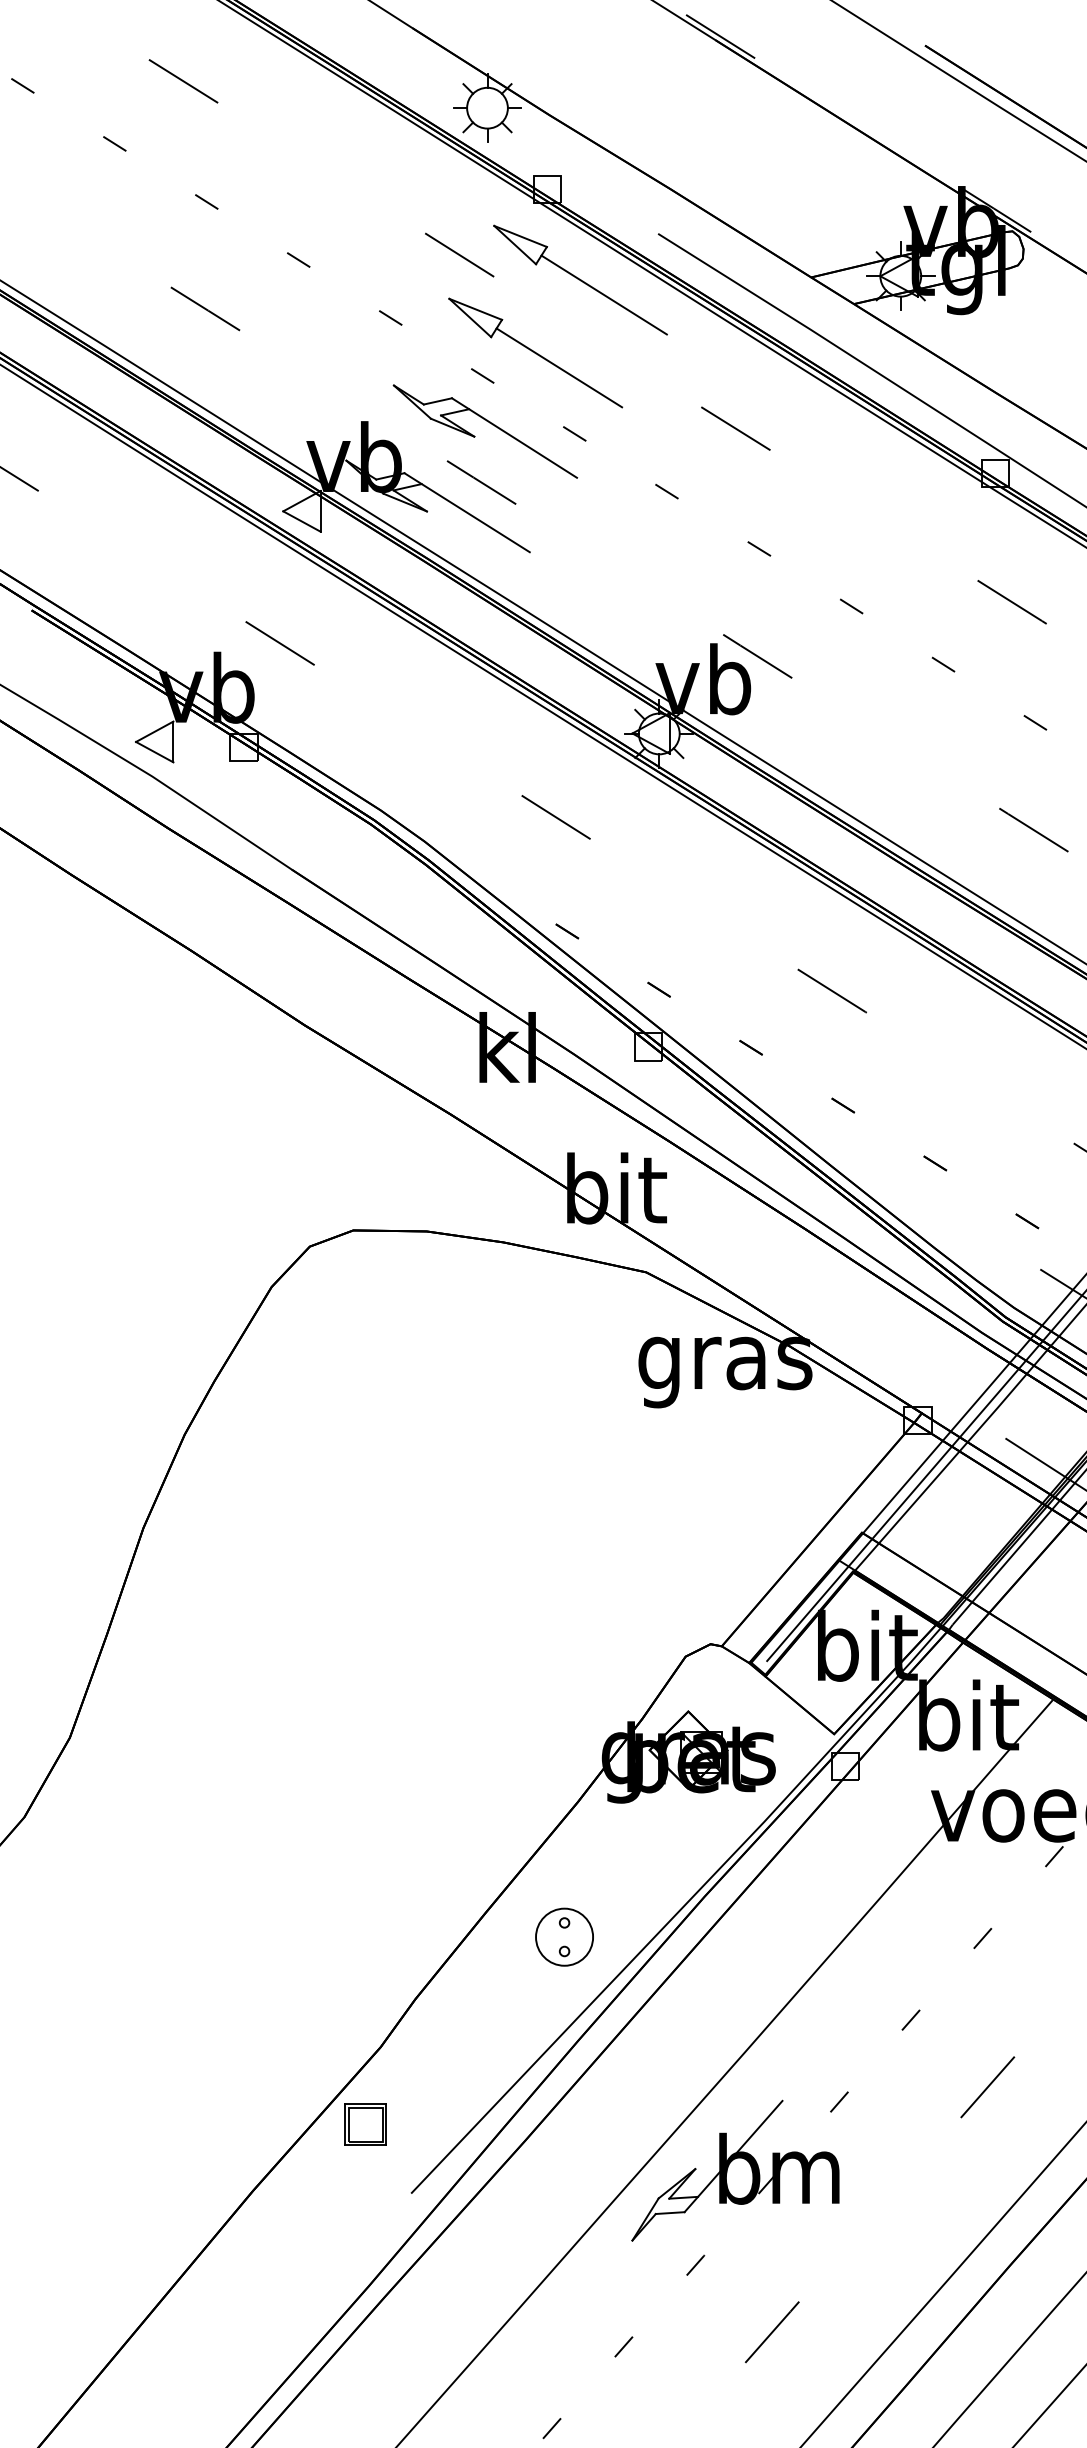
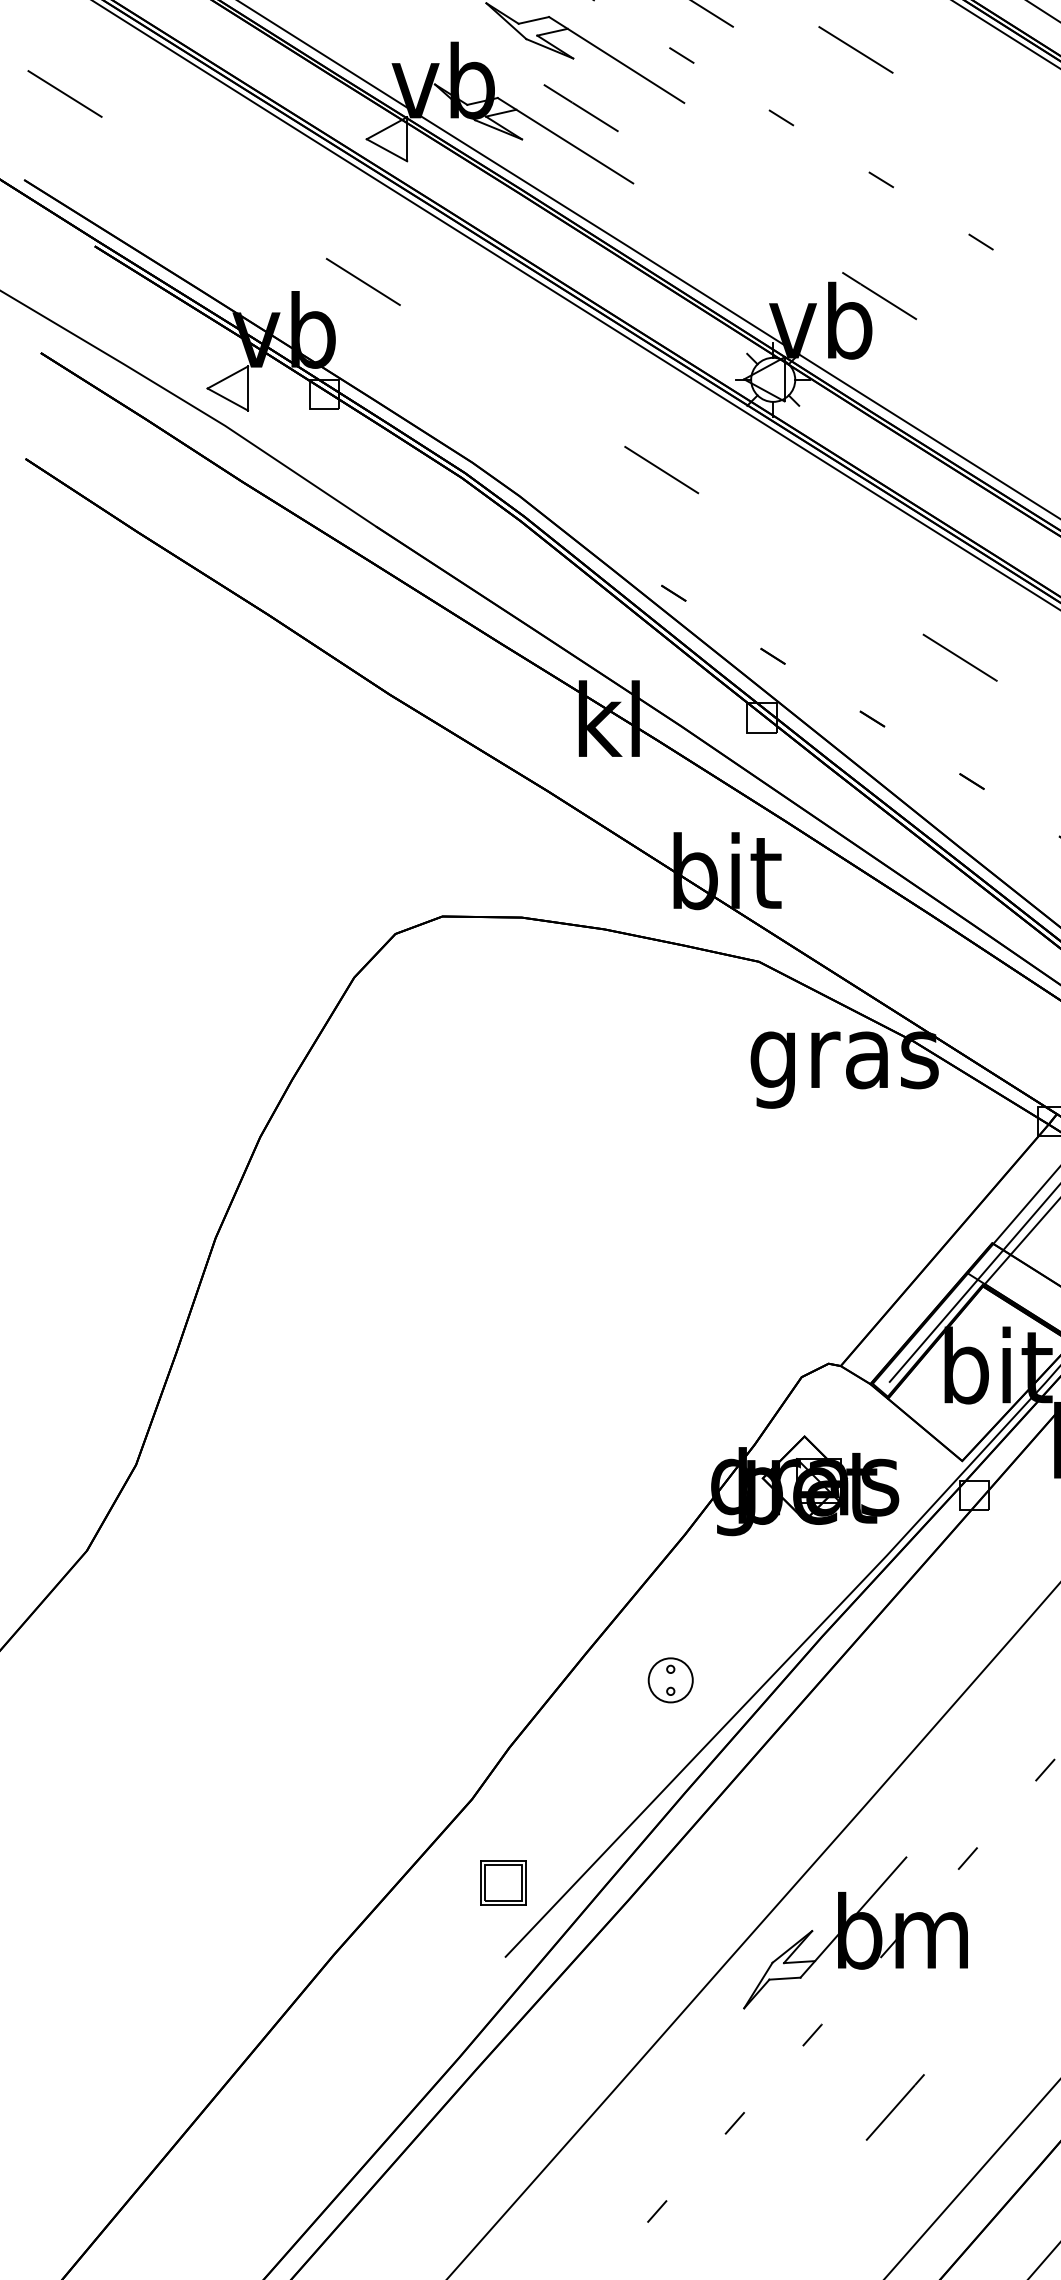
part: (564, 1936) -> (670, 1679), size x0.71
part: (365, 2124) -> (503, 1882), moved

